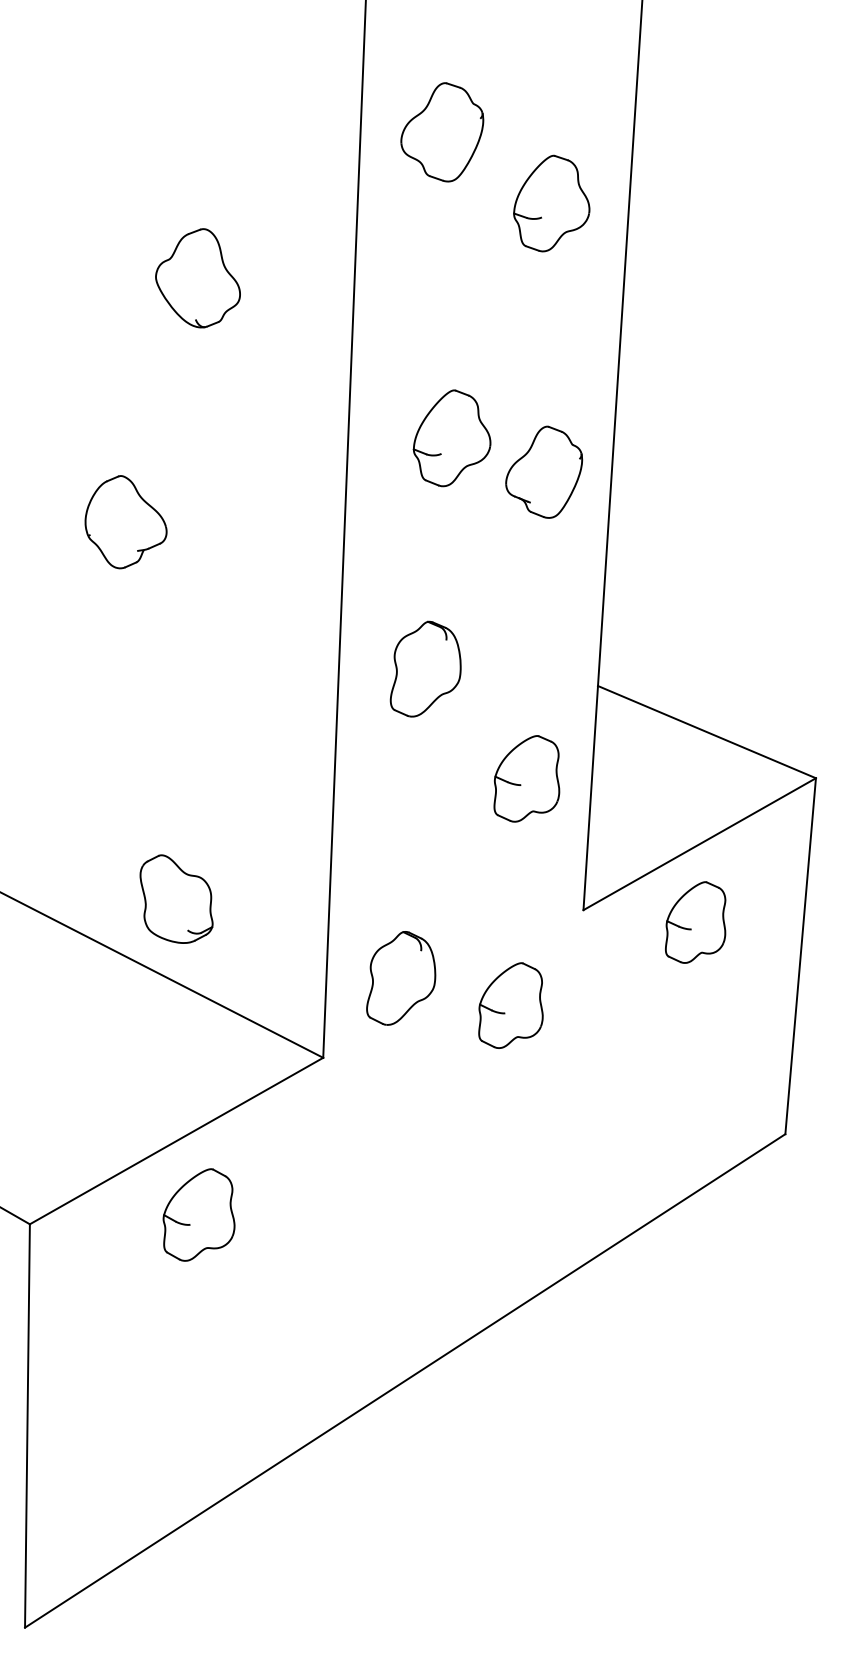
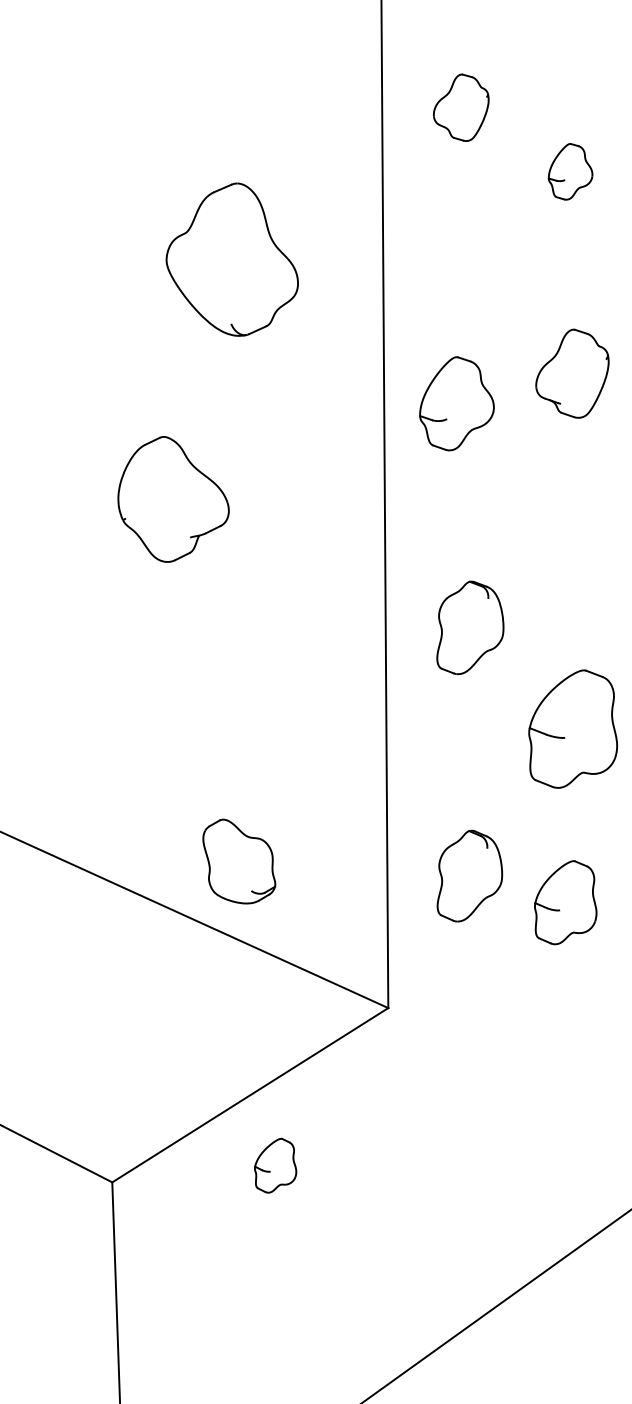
part: (442, 132) -> (461, 108), size x0.7
part: (551, 203) -> (570, 171), size x0.6
part: (197, 278) -> (231, 260), size x1.6
part: (451, 438) -> (456, 403), moved
part: (544, 471) -> (572, 373), moved
part: (125, 522) -> (172, 499), size x1.4
part: (526, 778) -> (572, 728), size x1.4
part: (401, 978) -> (469, 876), moved
part: (510, 1005) -> (564, 902), moved
part: (198, 1214) -> (274, 1165), size x0.6

